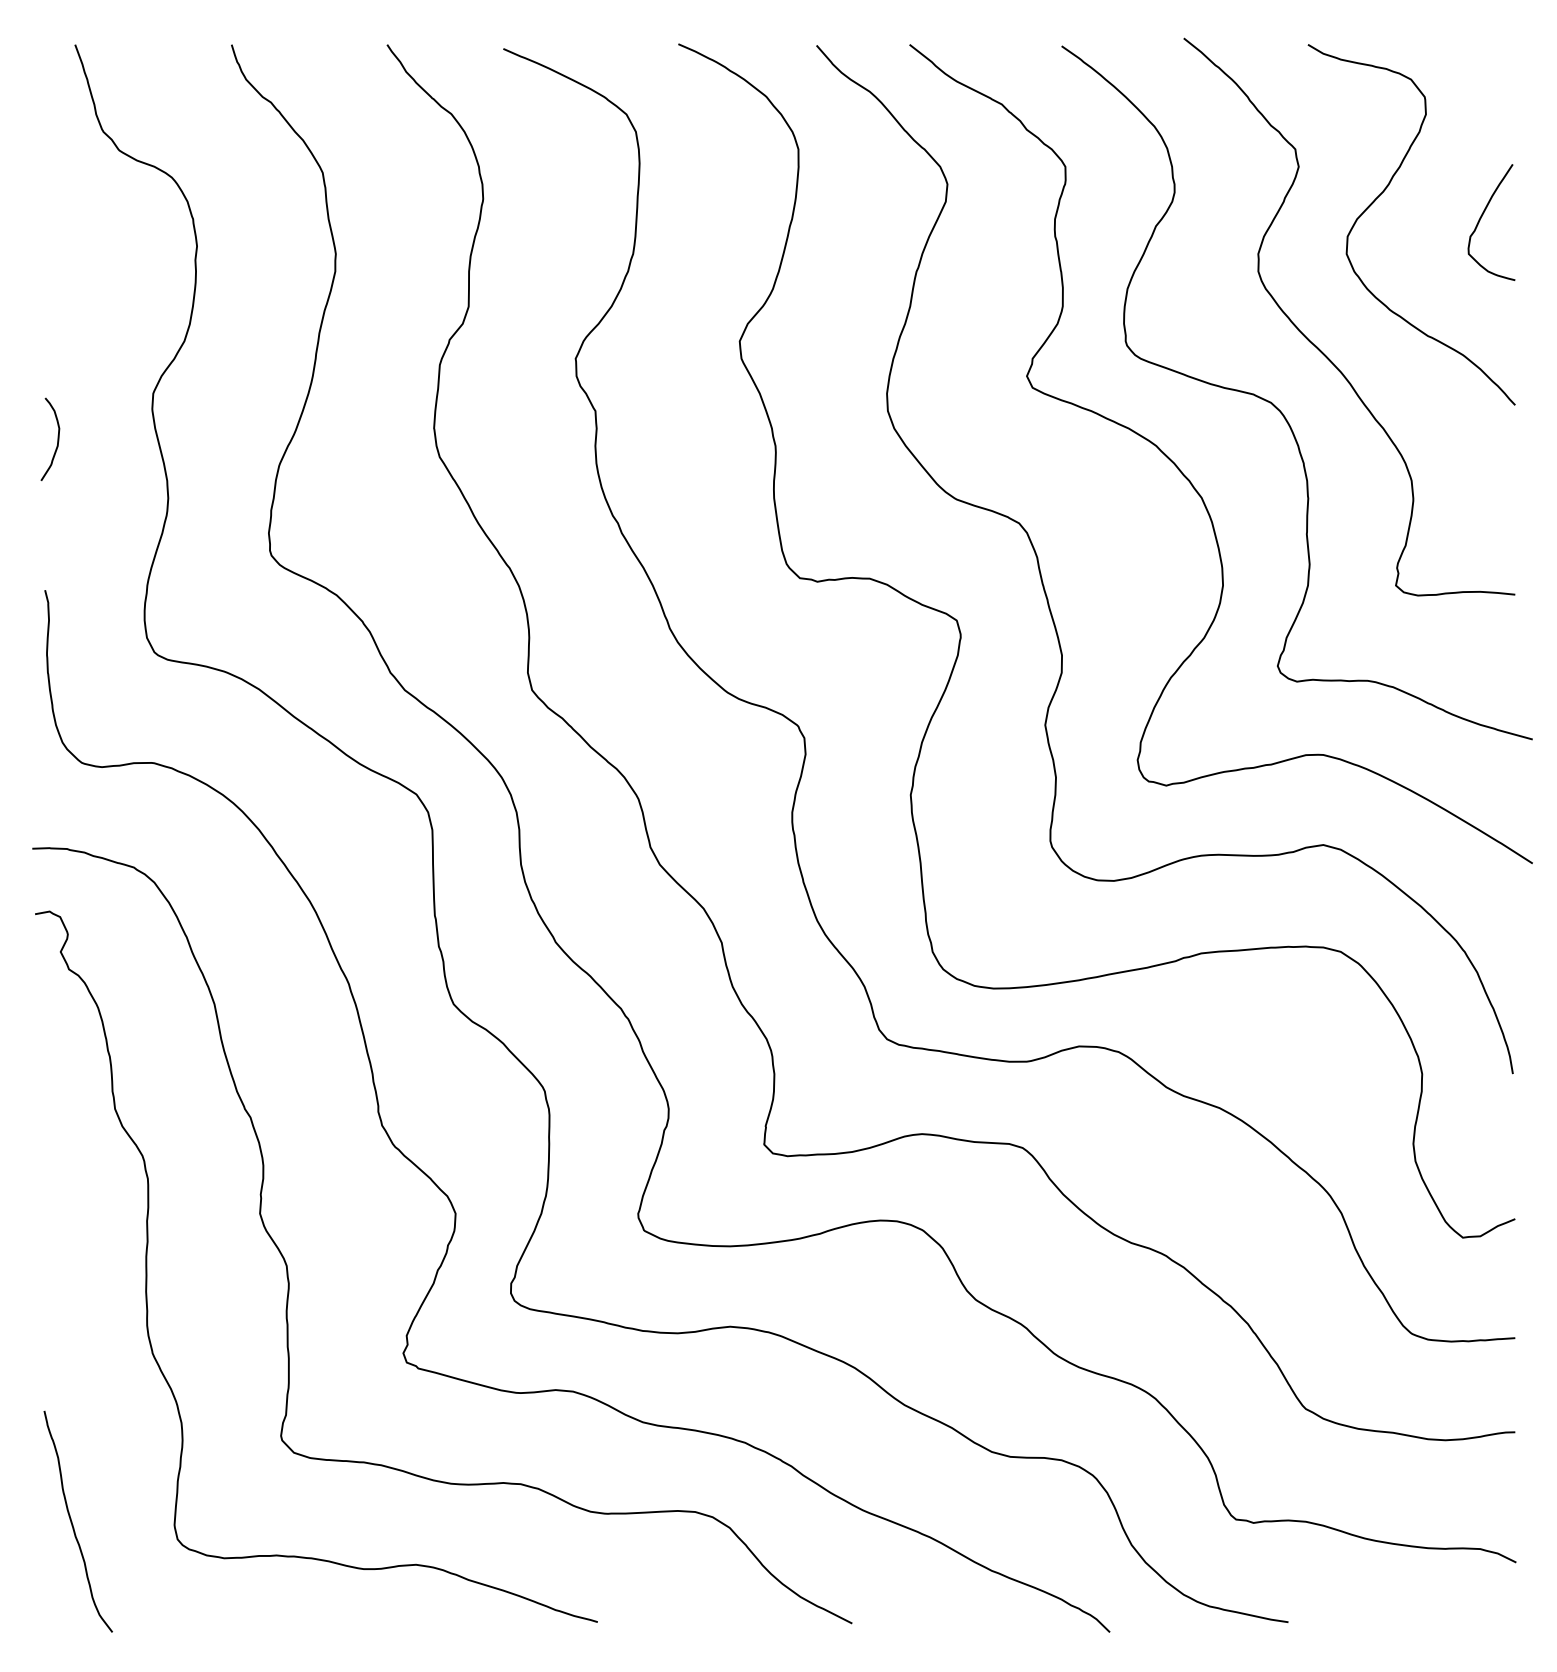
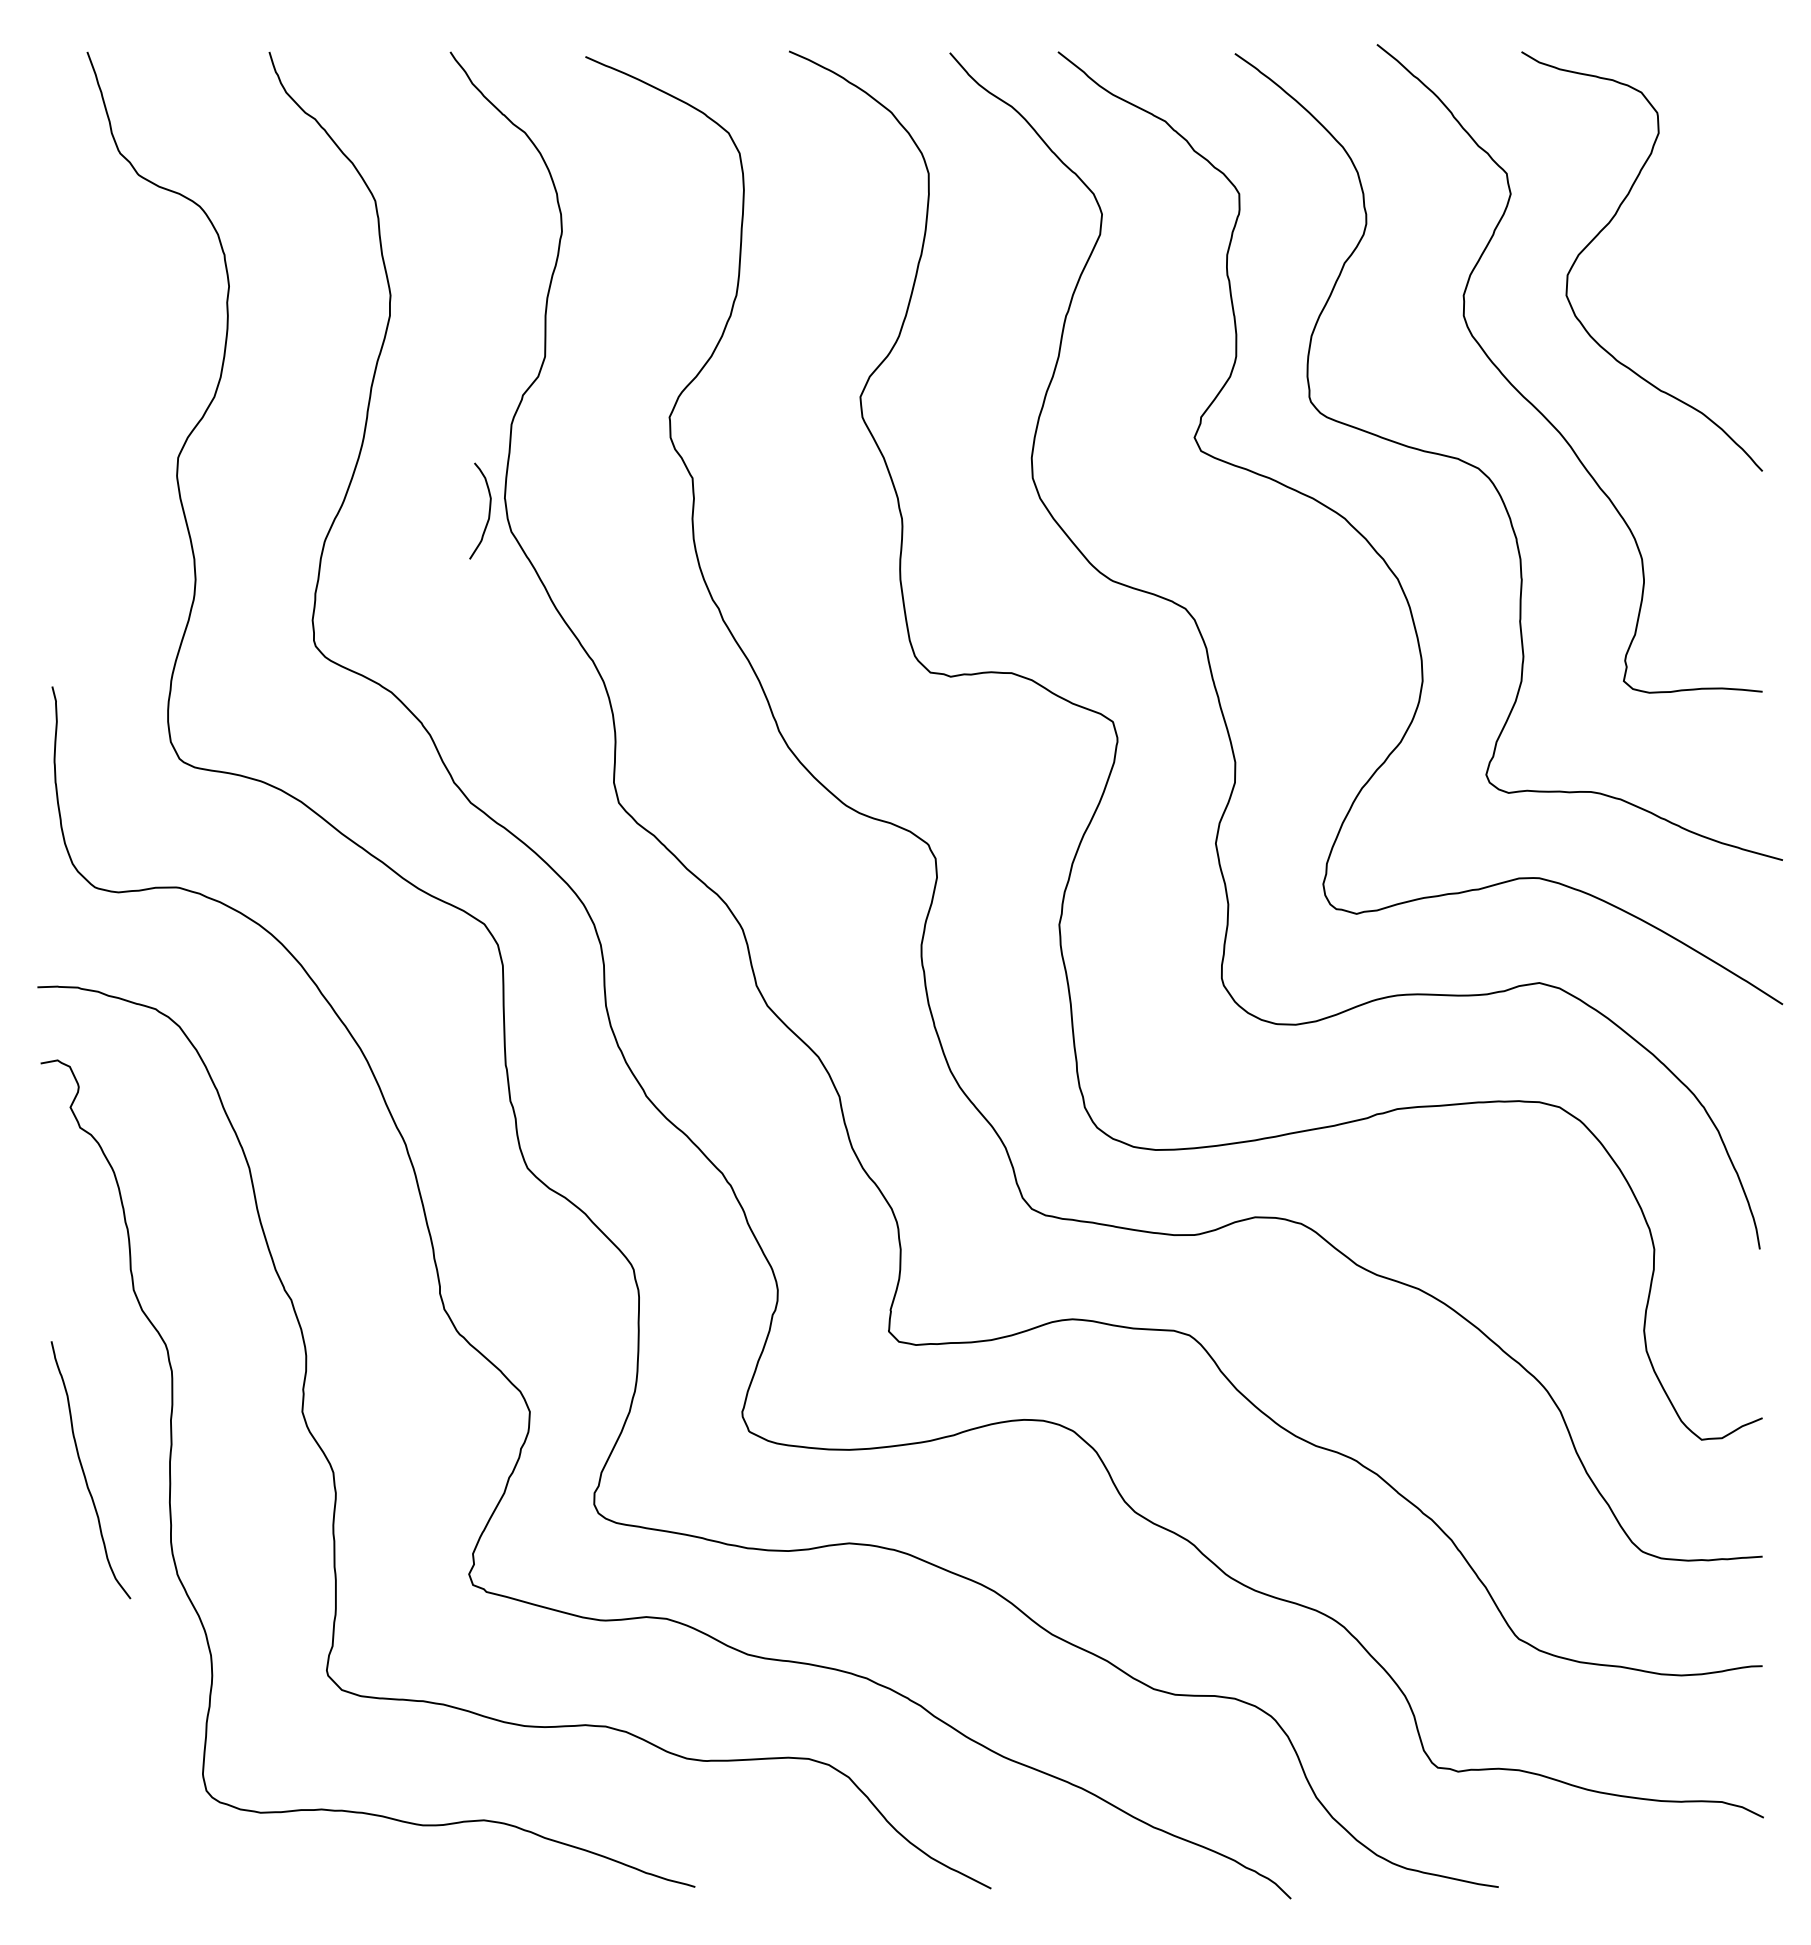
curve: (1481, 217) -> (1723, 253), removed
curve: (57, 439) -> (488, 511), moved
curve: (72, 1522) -> (84, 1471), moved

